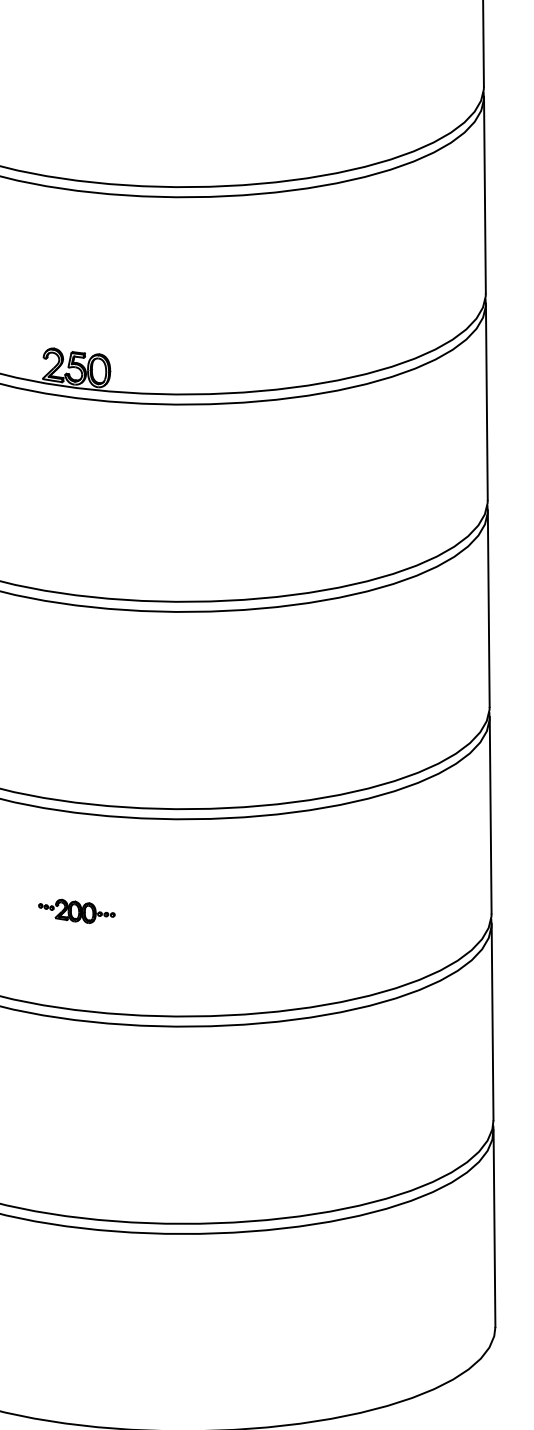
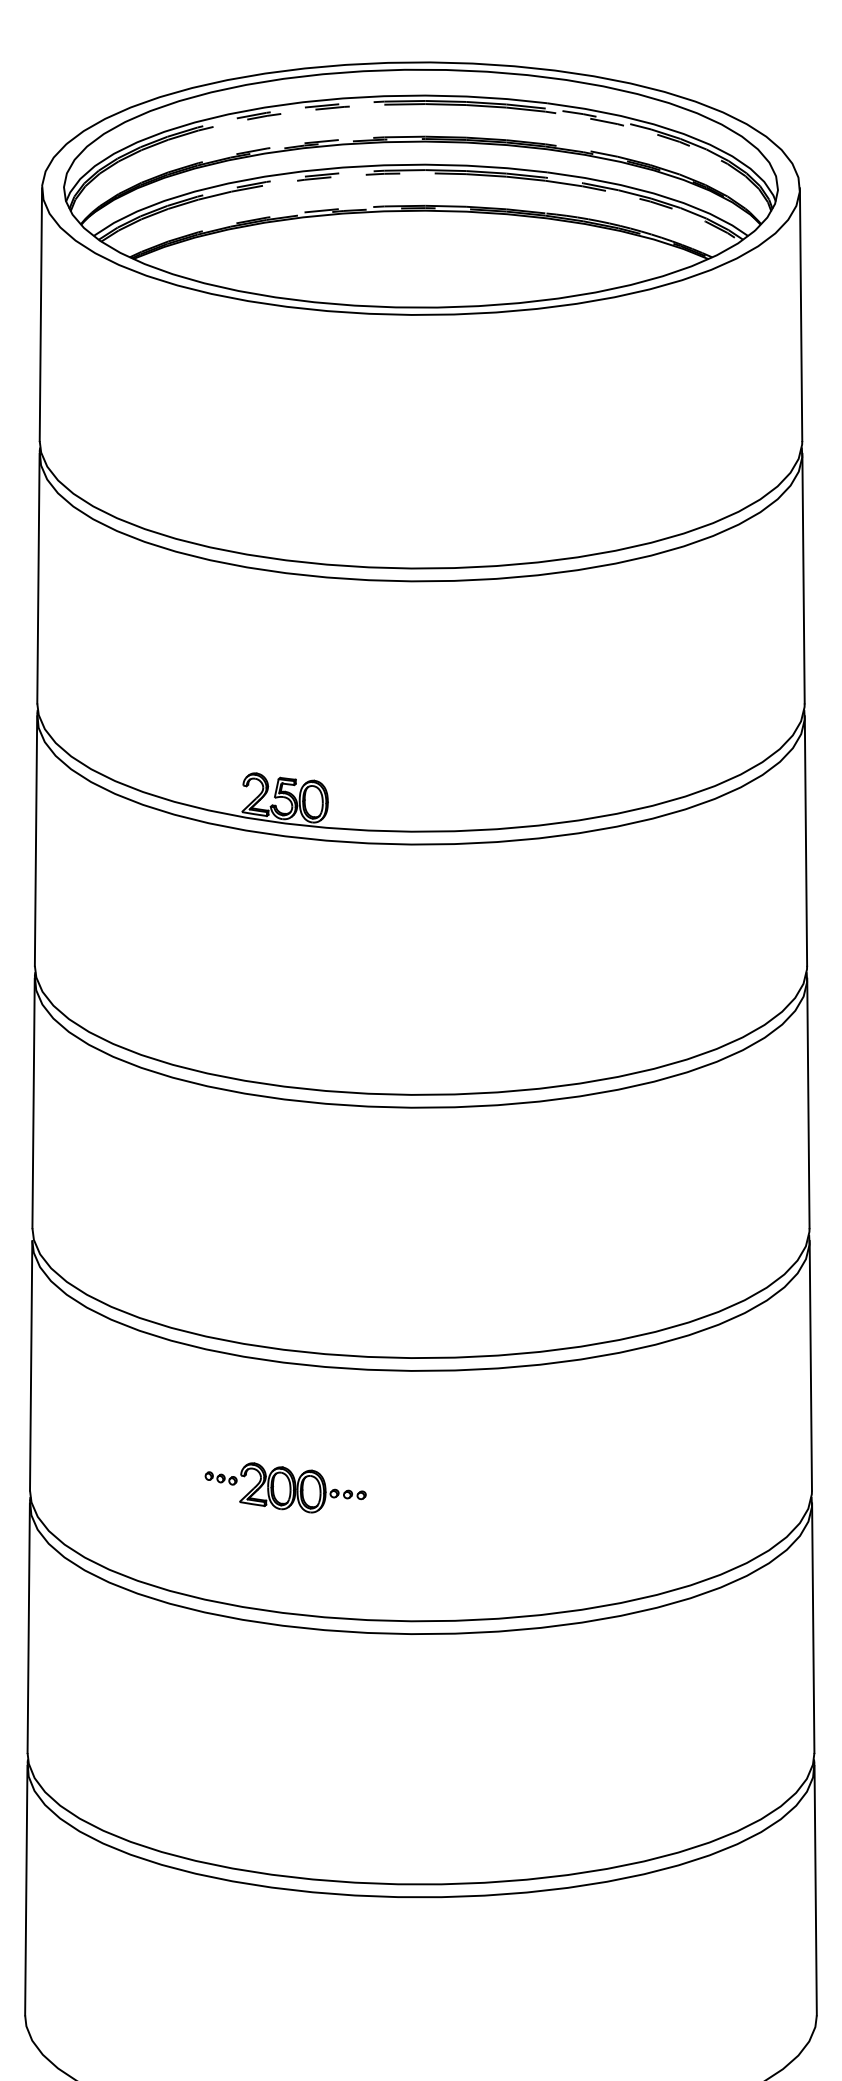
part: (76, 911) -> (285, 1487), size x1.67

